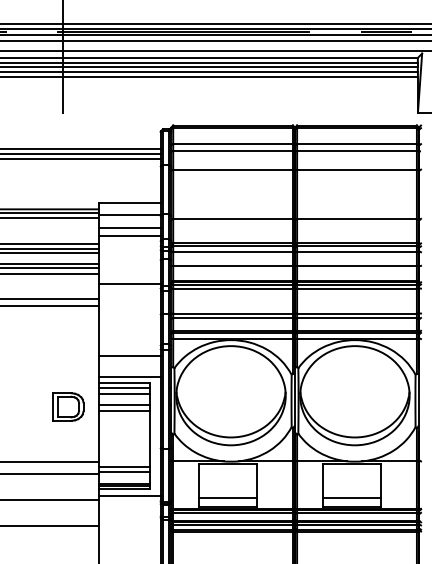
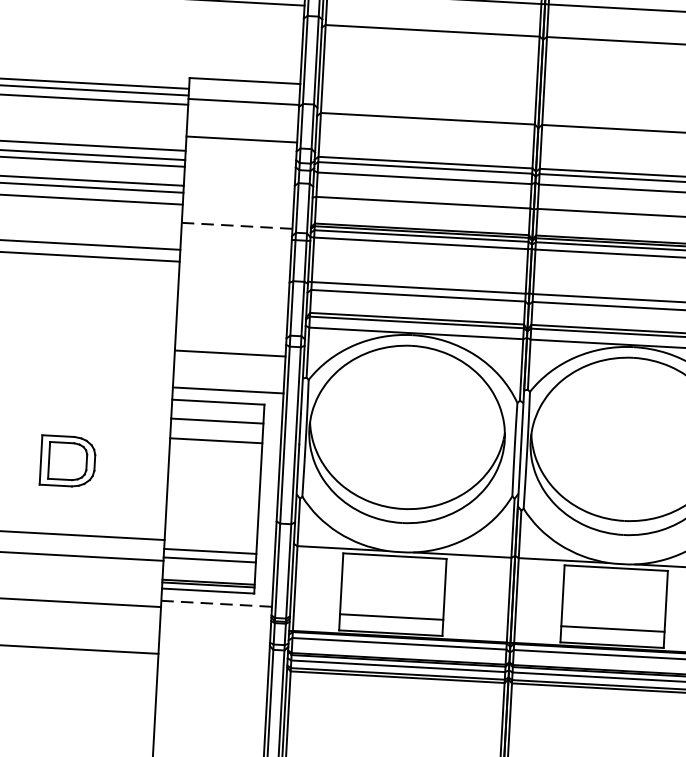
line: (129, 228) -> (241, 125), removed
line: (129, 284) -> (236, 225), solid -> dashed
line: (124, 388) -> (217, 411), removed
part: (68, 406) -> (68, 460), moved
line: (124, 411) -> (215, 452), removed
line: (129, 496) -> (216, 604), solid -> dashed

